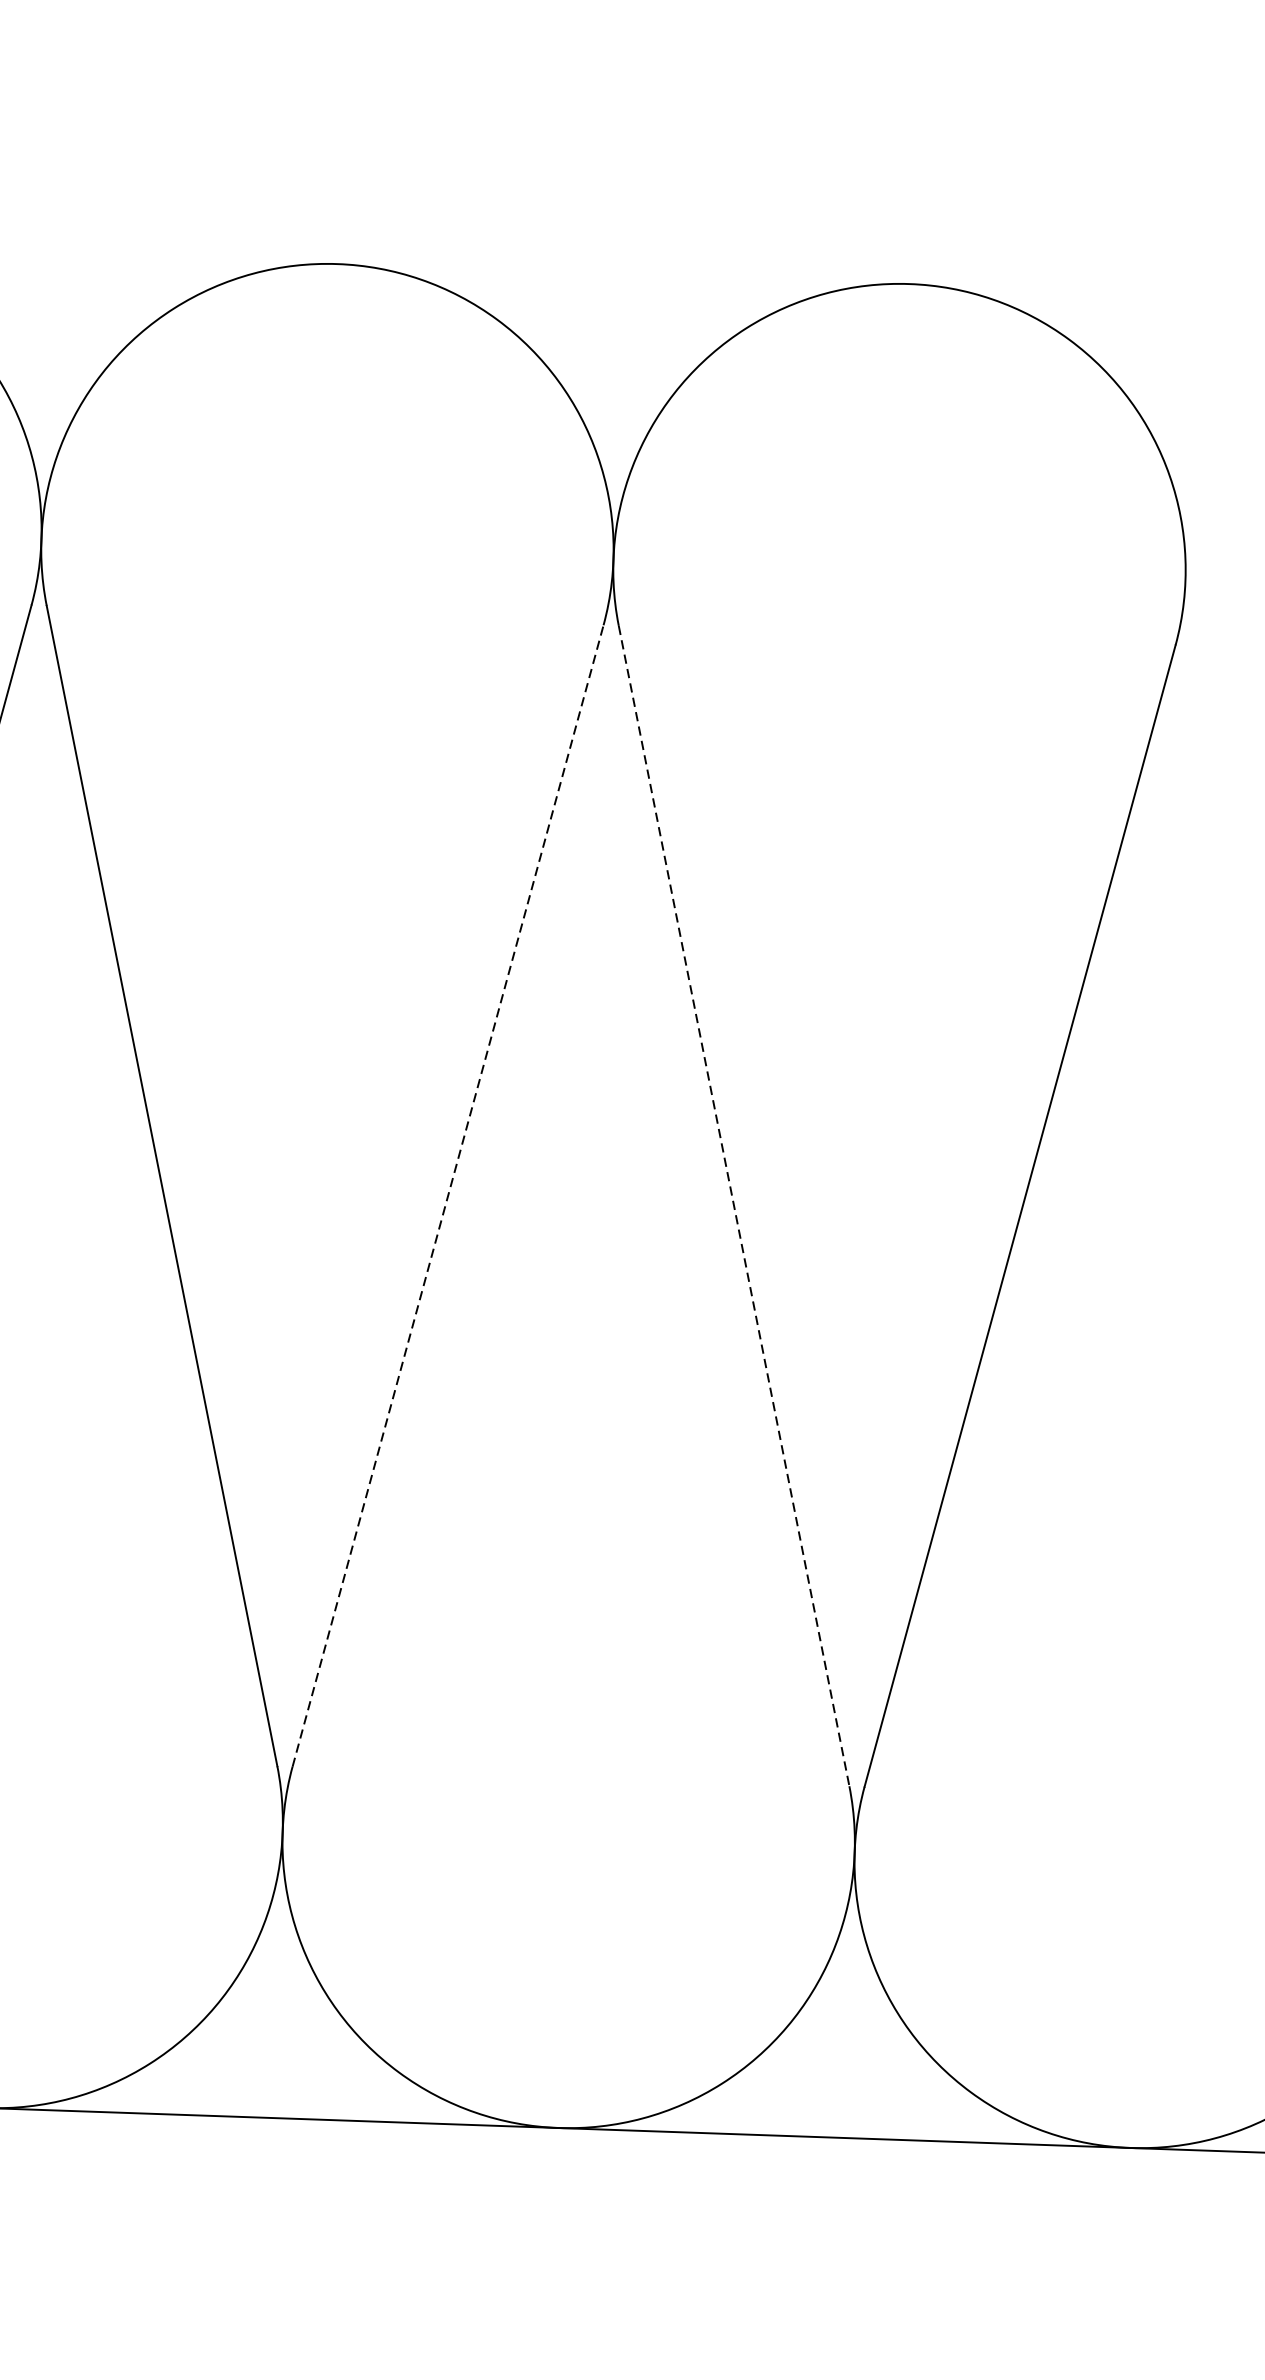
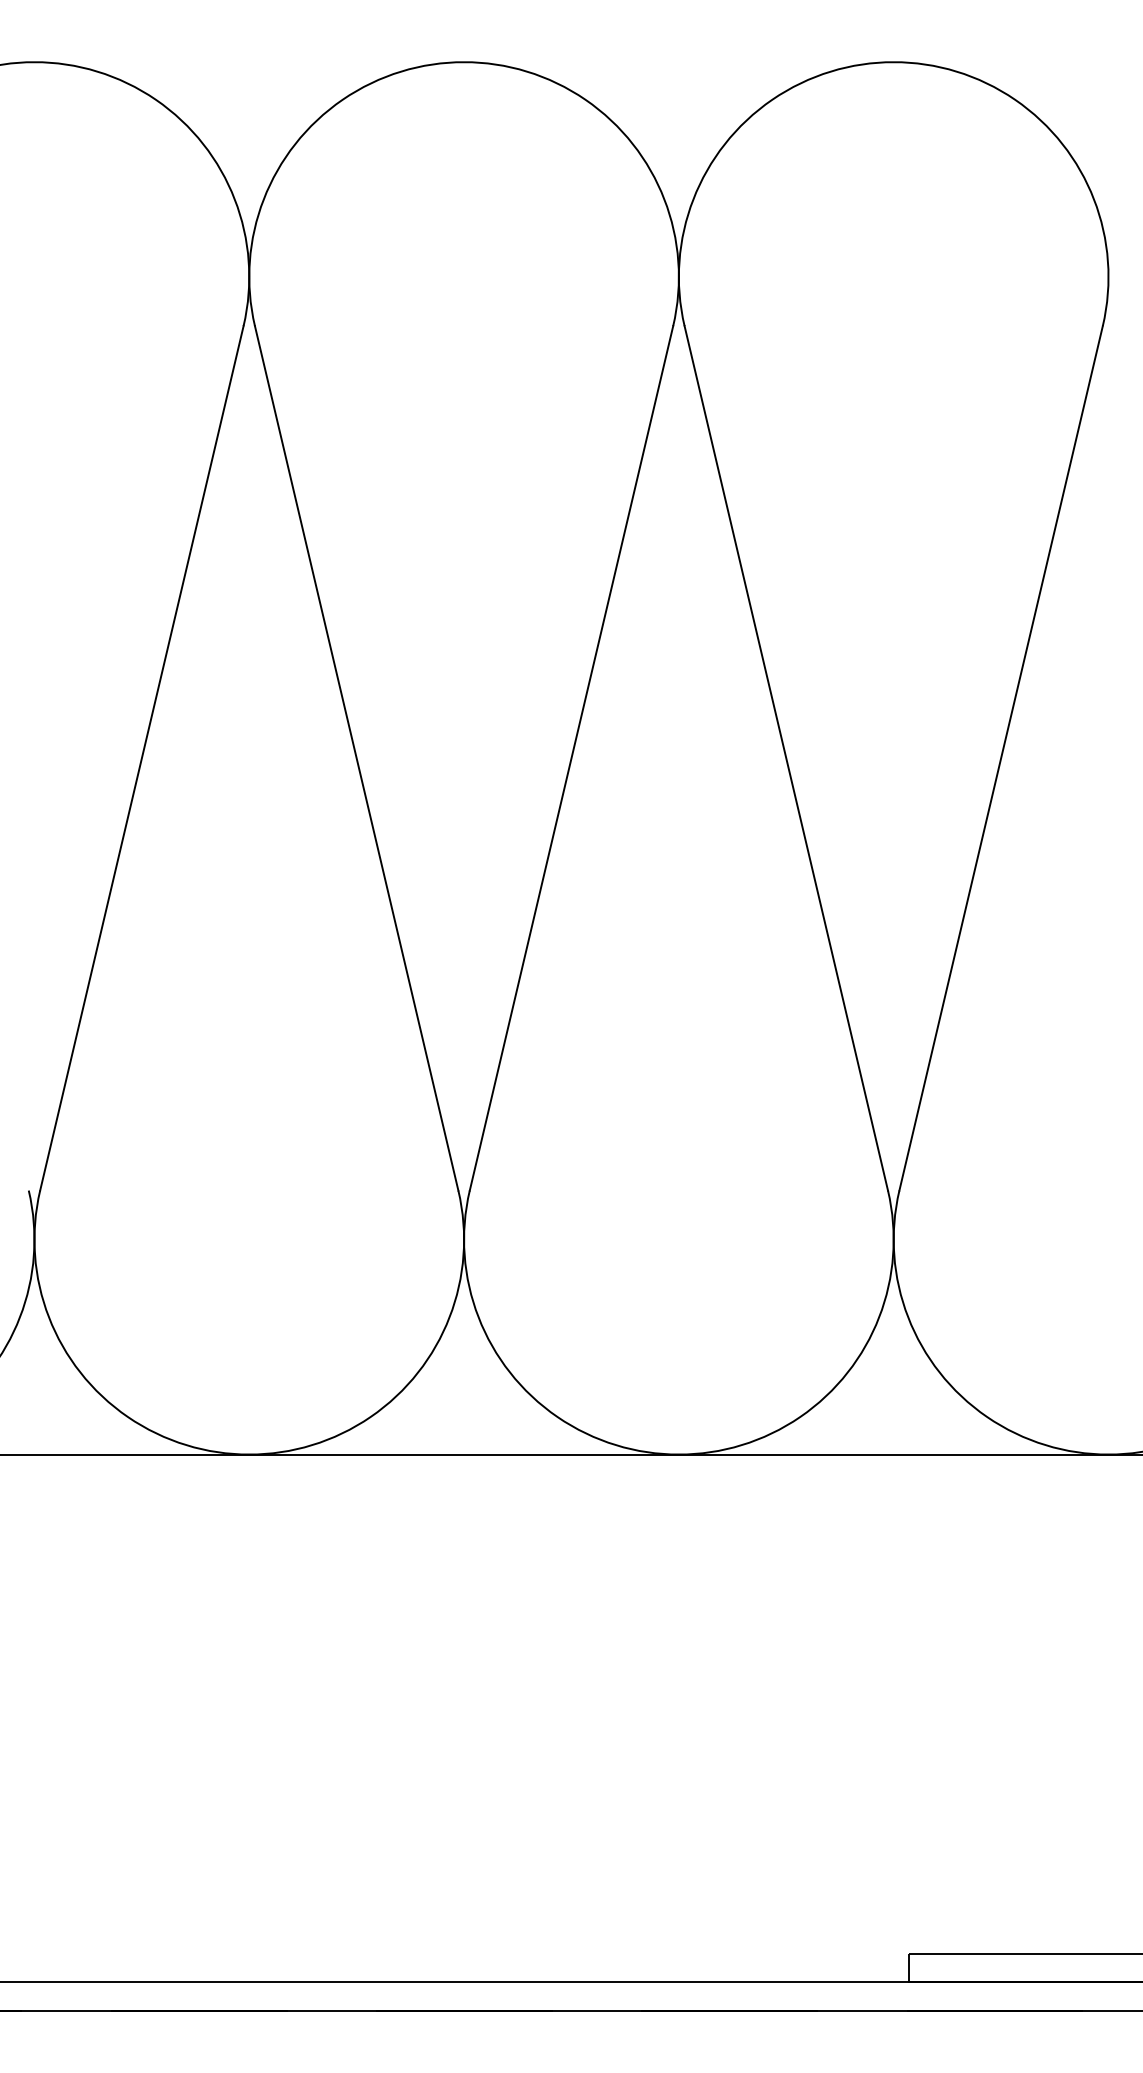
line: (448, 1196) -> (571, 758), dashed -> solid
line: (734, 1206) -> (786, 758), dashed -> solid

